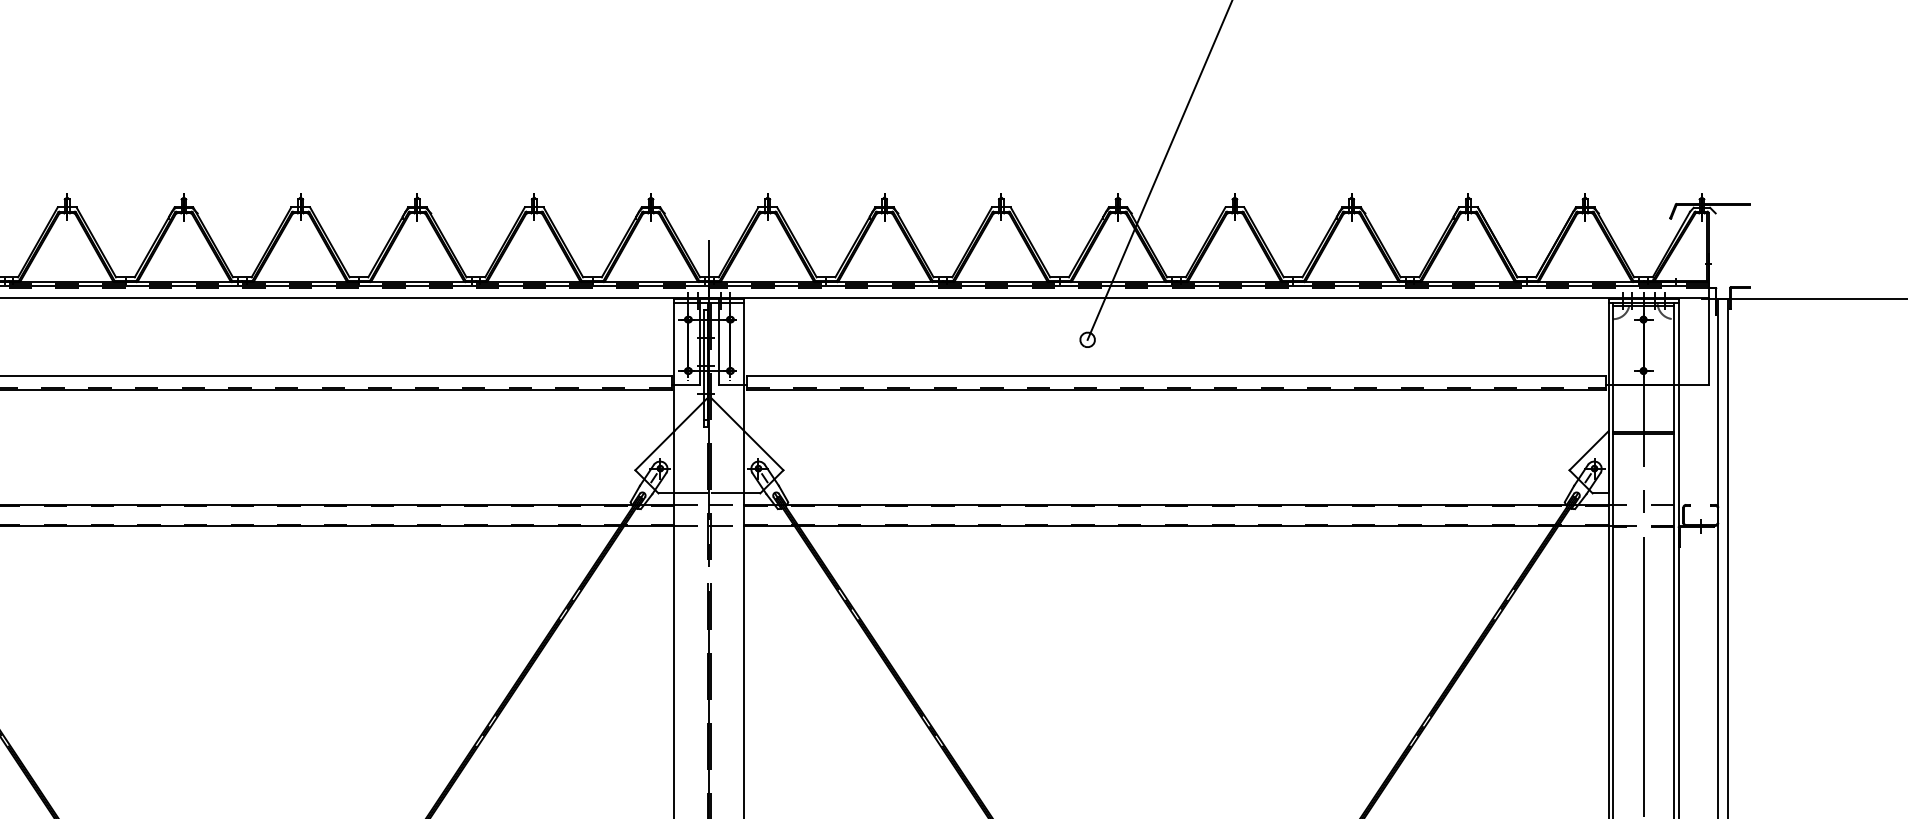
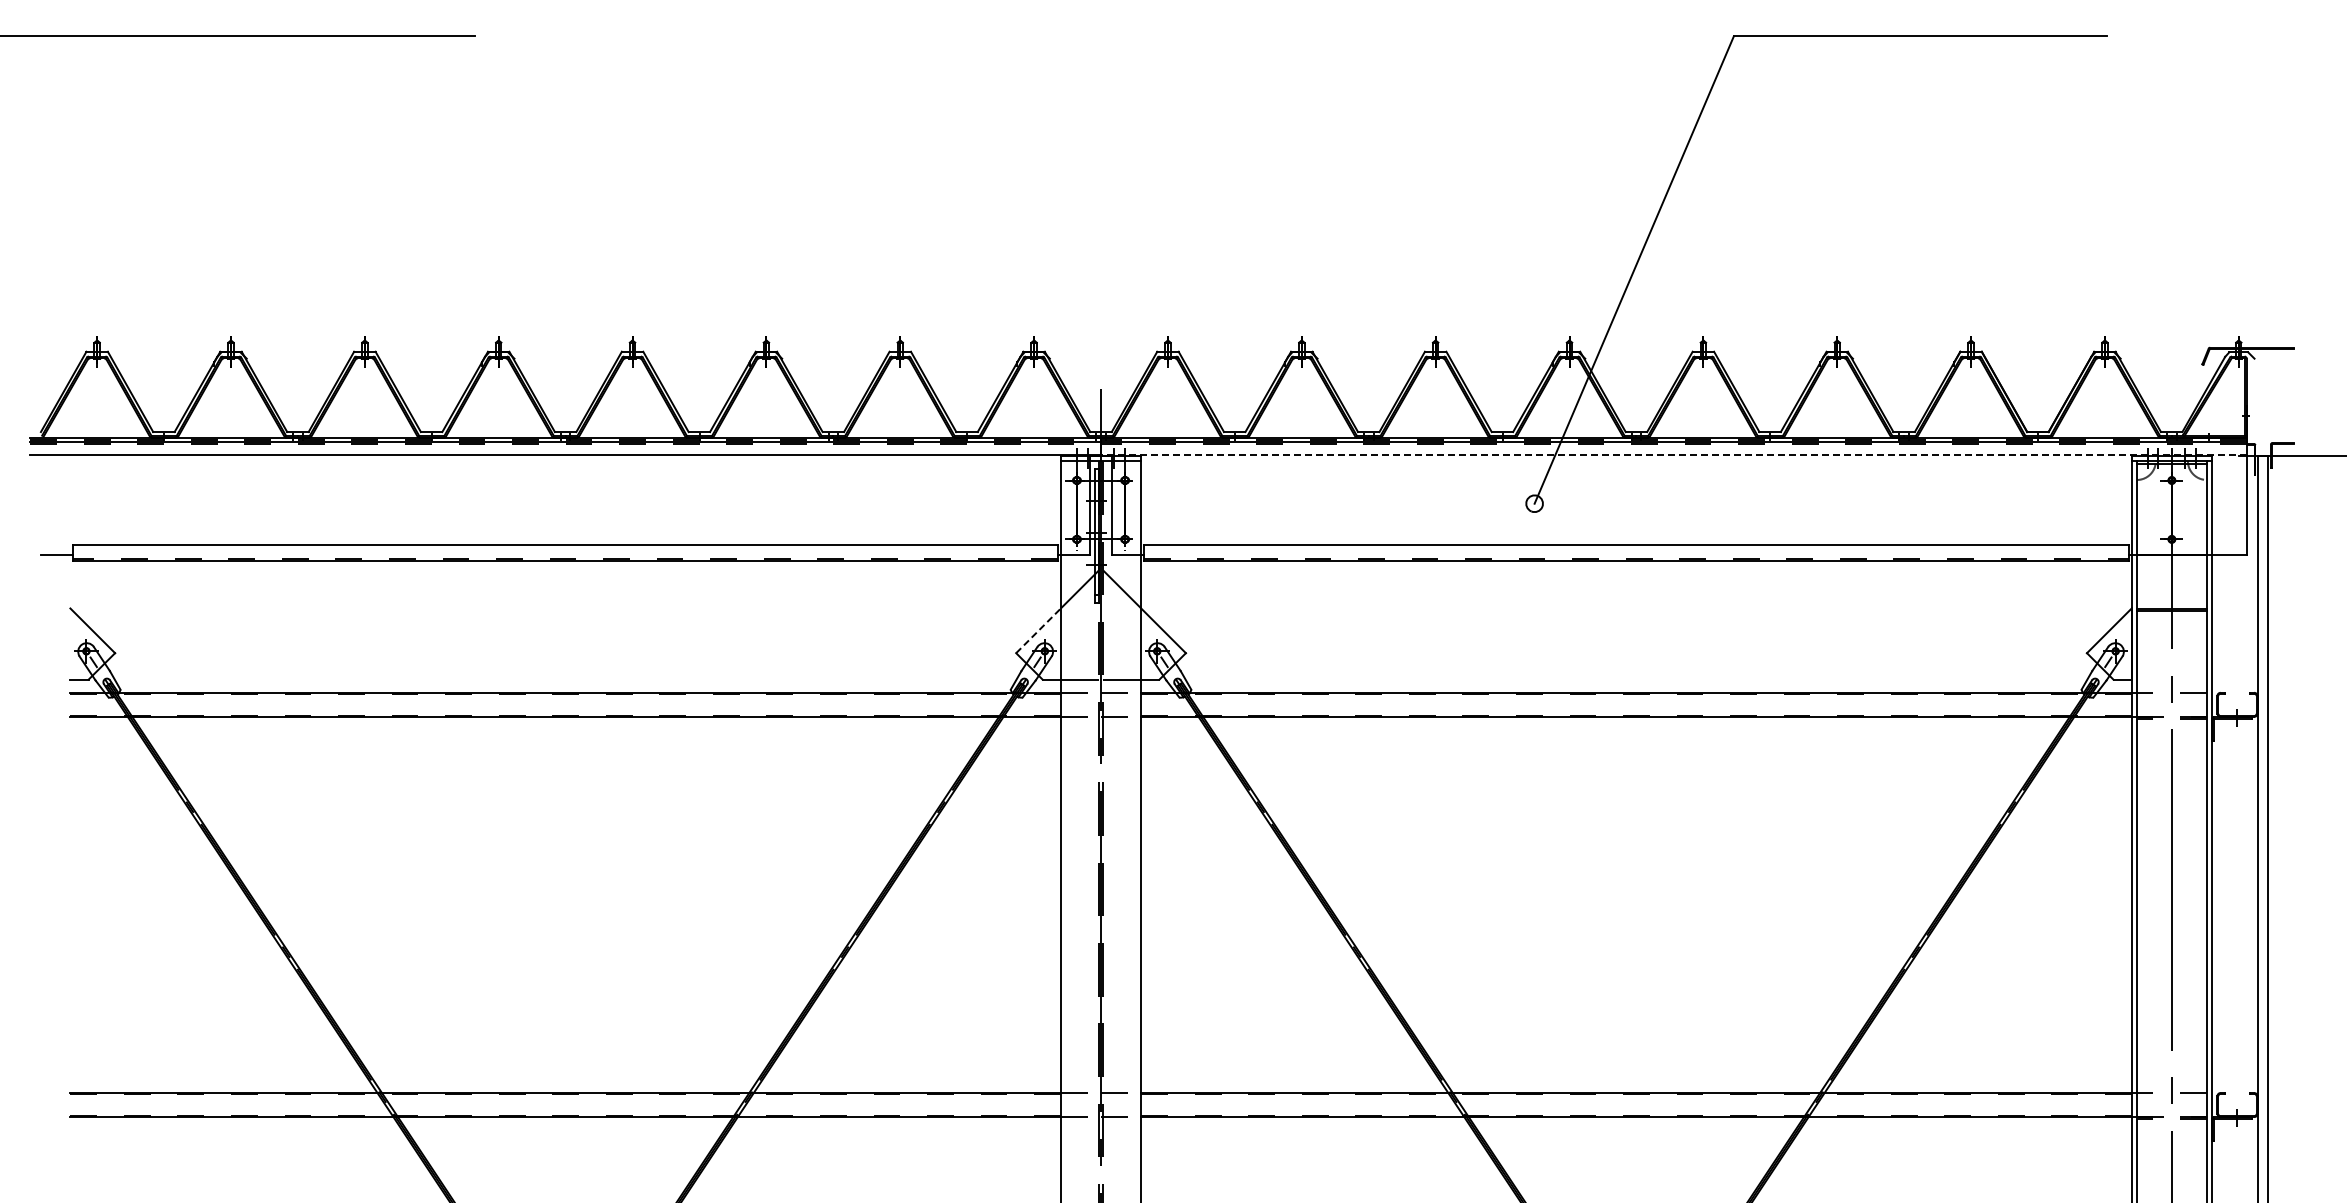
line: (1208, 297) -> (1673, 455), solid -> dashed
line: (654, 450) -> (1038, 630), solid -> dashed

